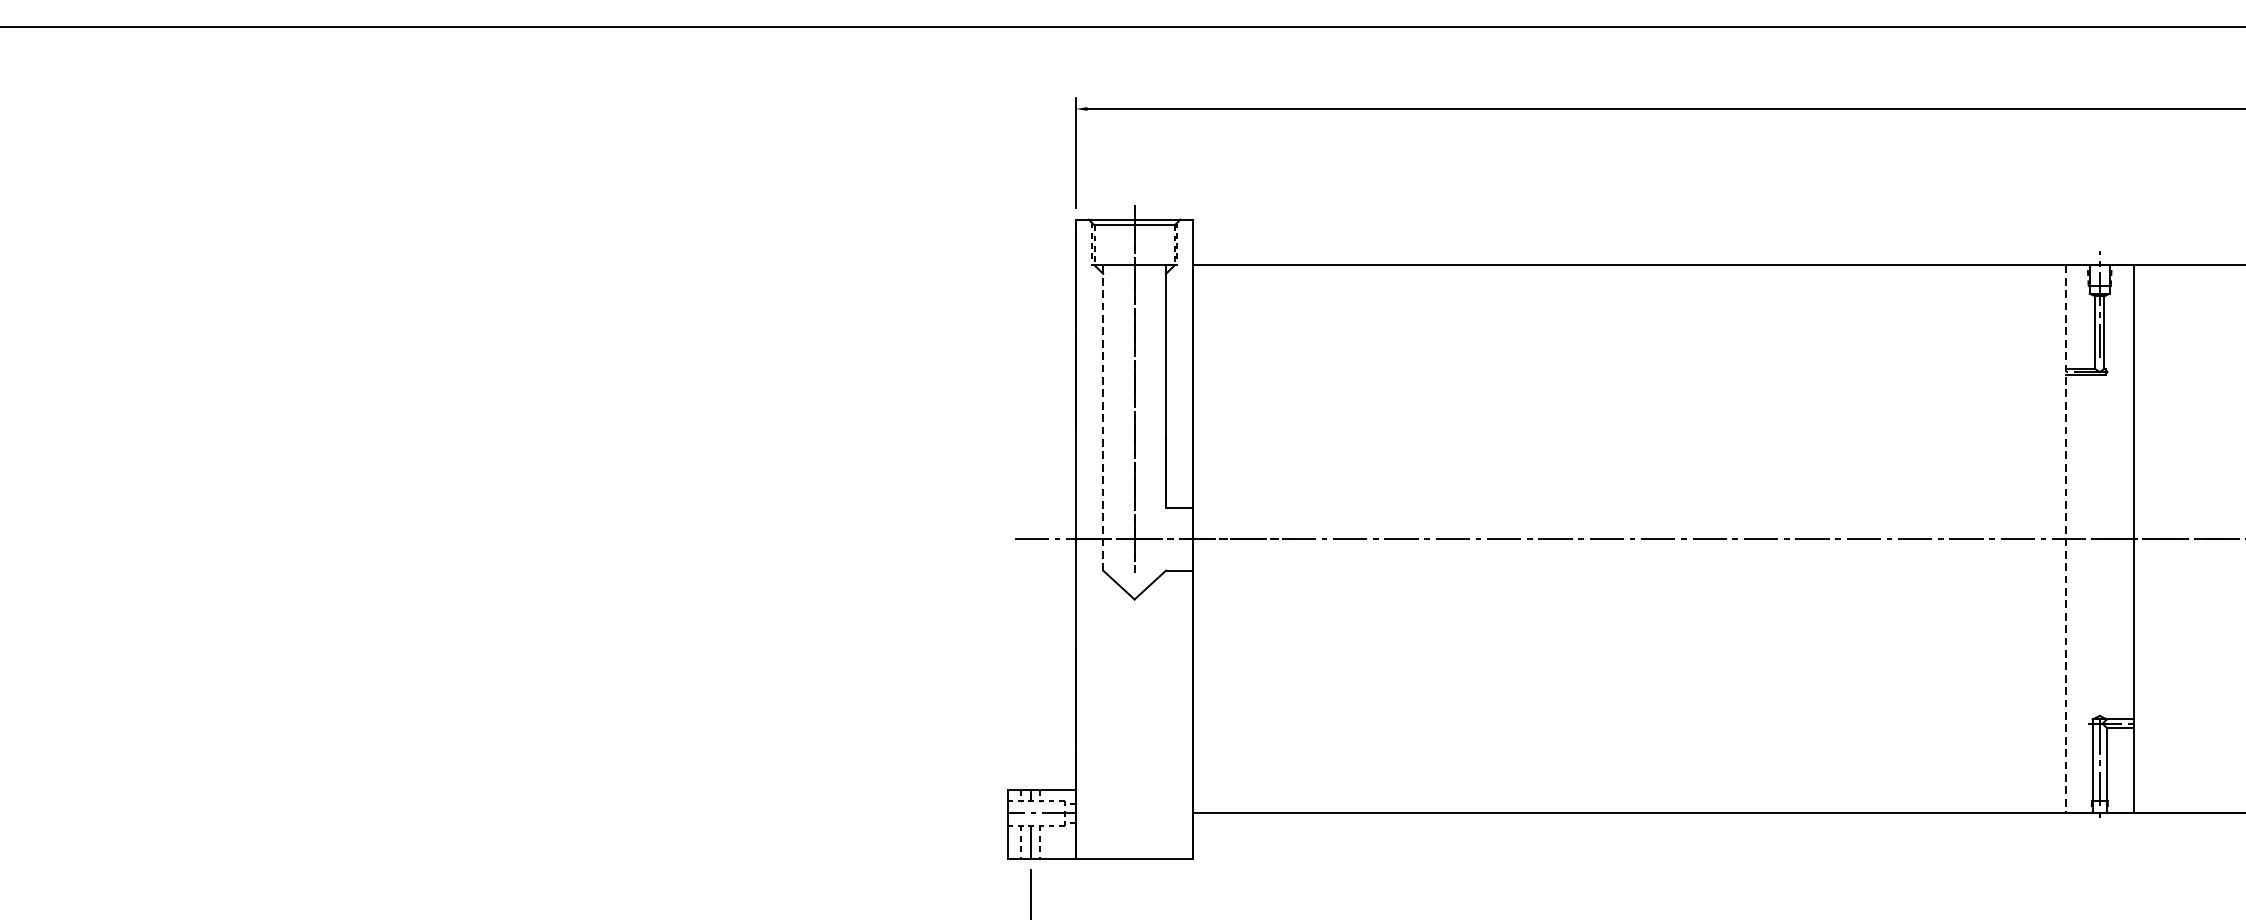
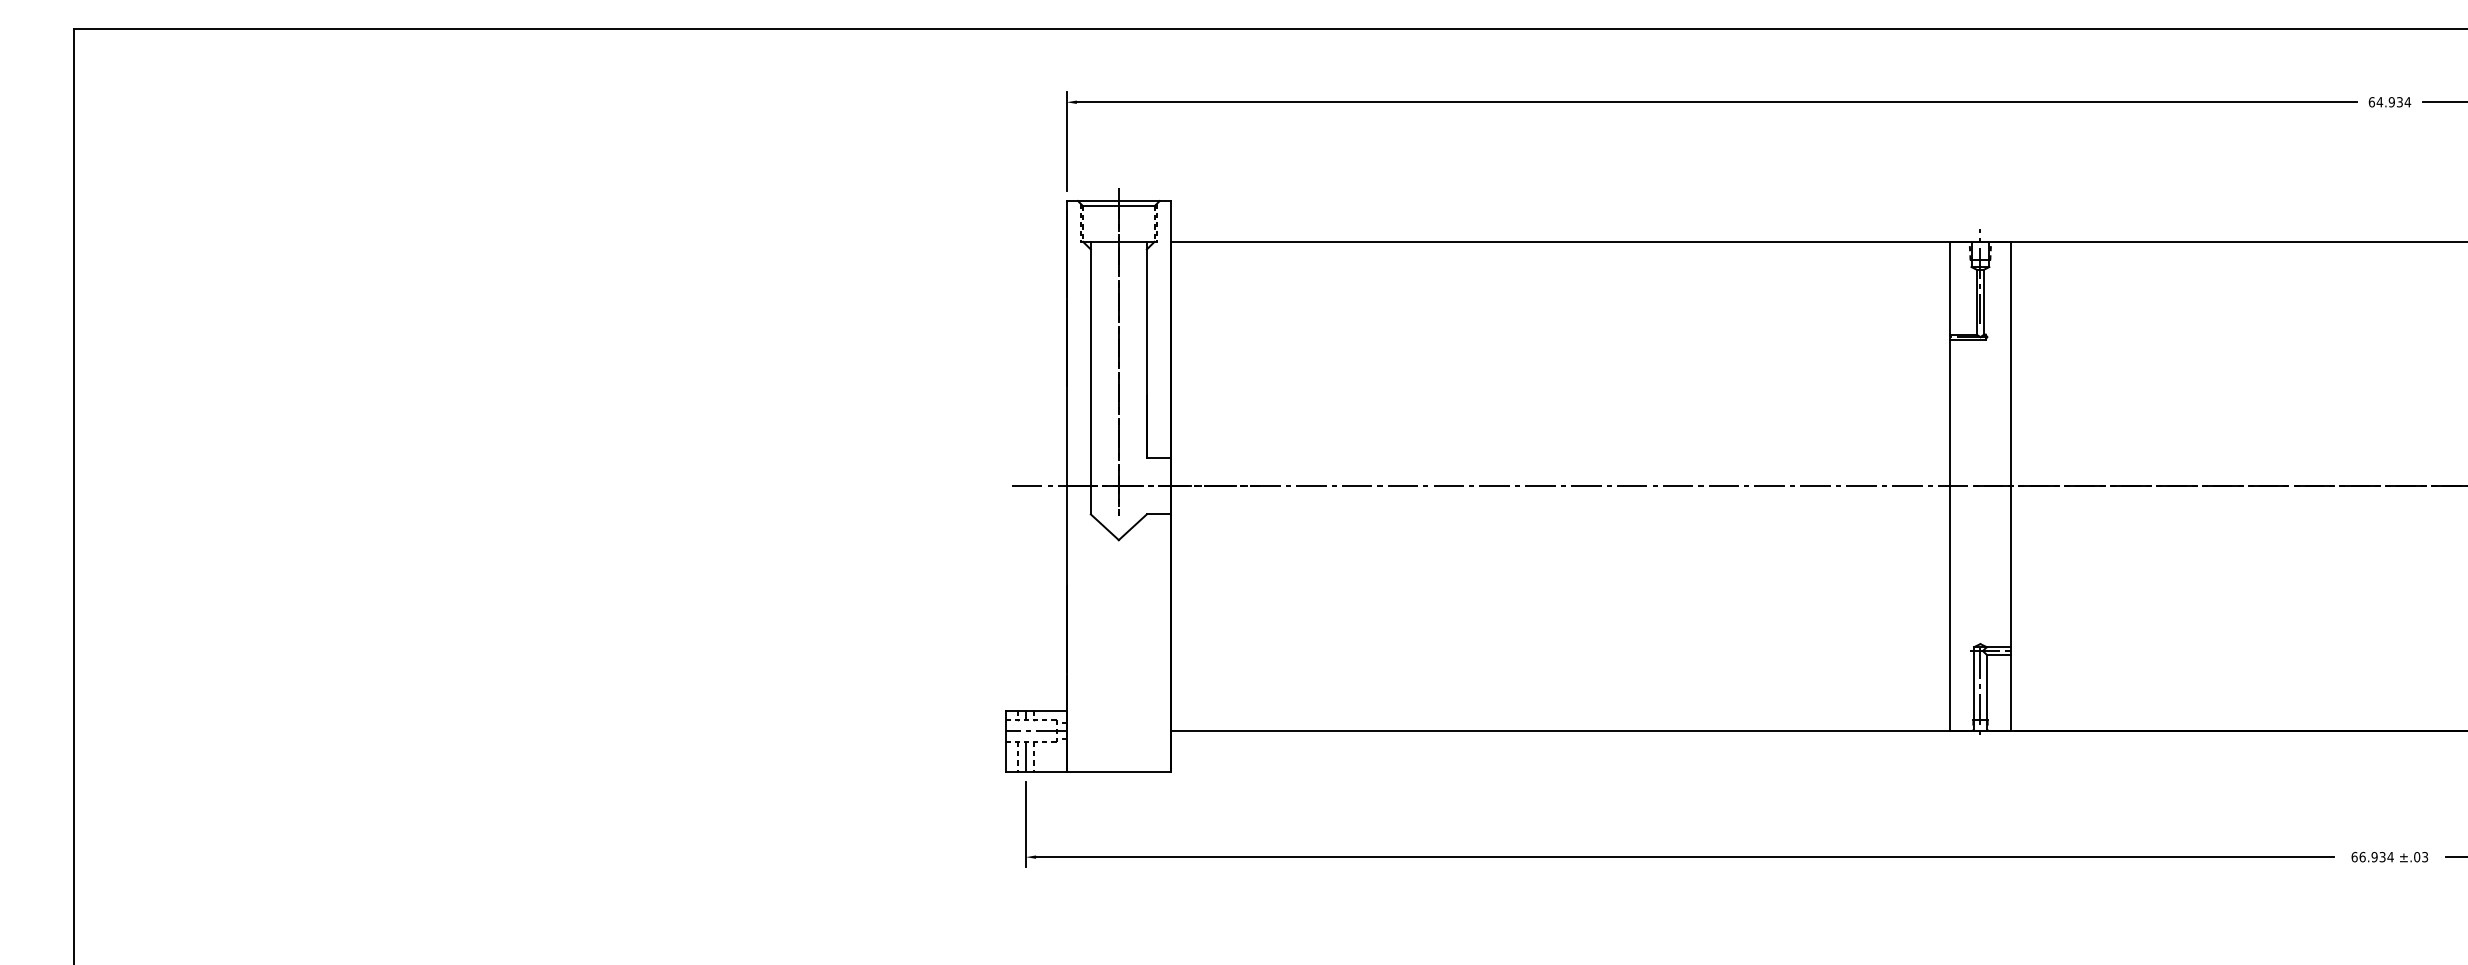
line: (1102, 418) -> (1090, 378), dashed -> solid
line: (2065, 539) -> (1949, 486), dashed -> solid

